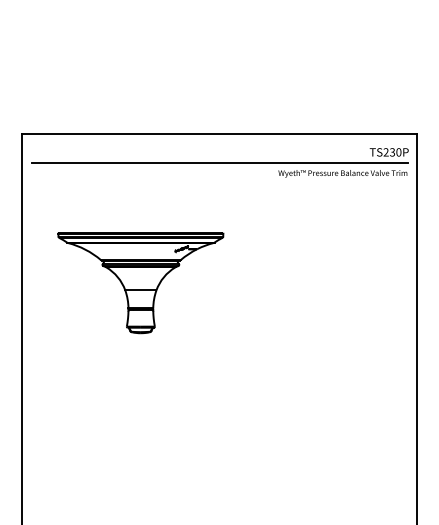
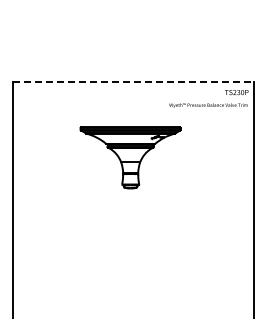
line: (221, 134) -> (134, 81), solid -> dashed
line: (219, 162) -> (133, 98), removed
part: (140, 282) -> (130, 157), moved

